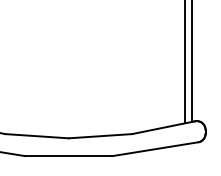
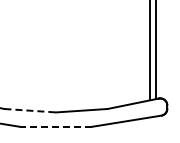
line: (37, 135) -> (30, 110), solid -> dashed
line: (69, 155) -> (56, 126), solid -> dashed

